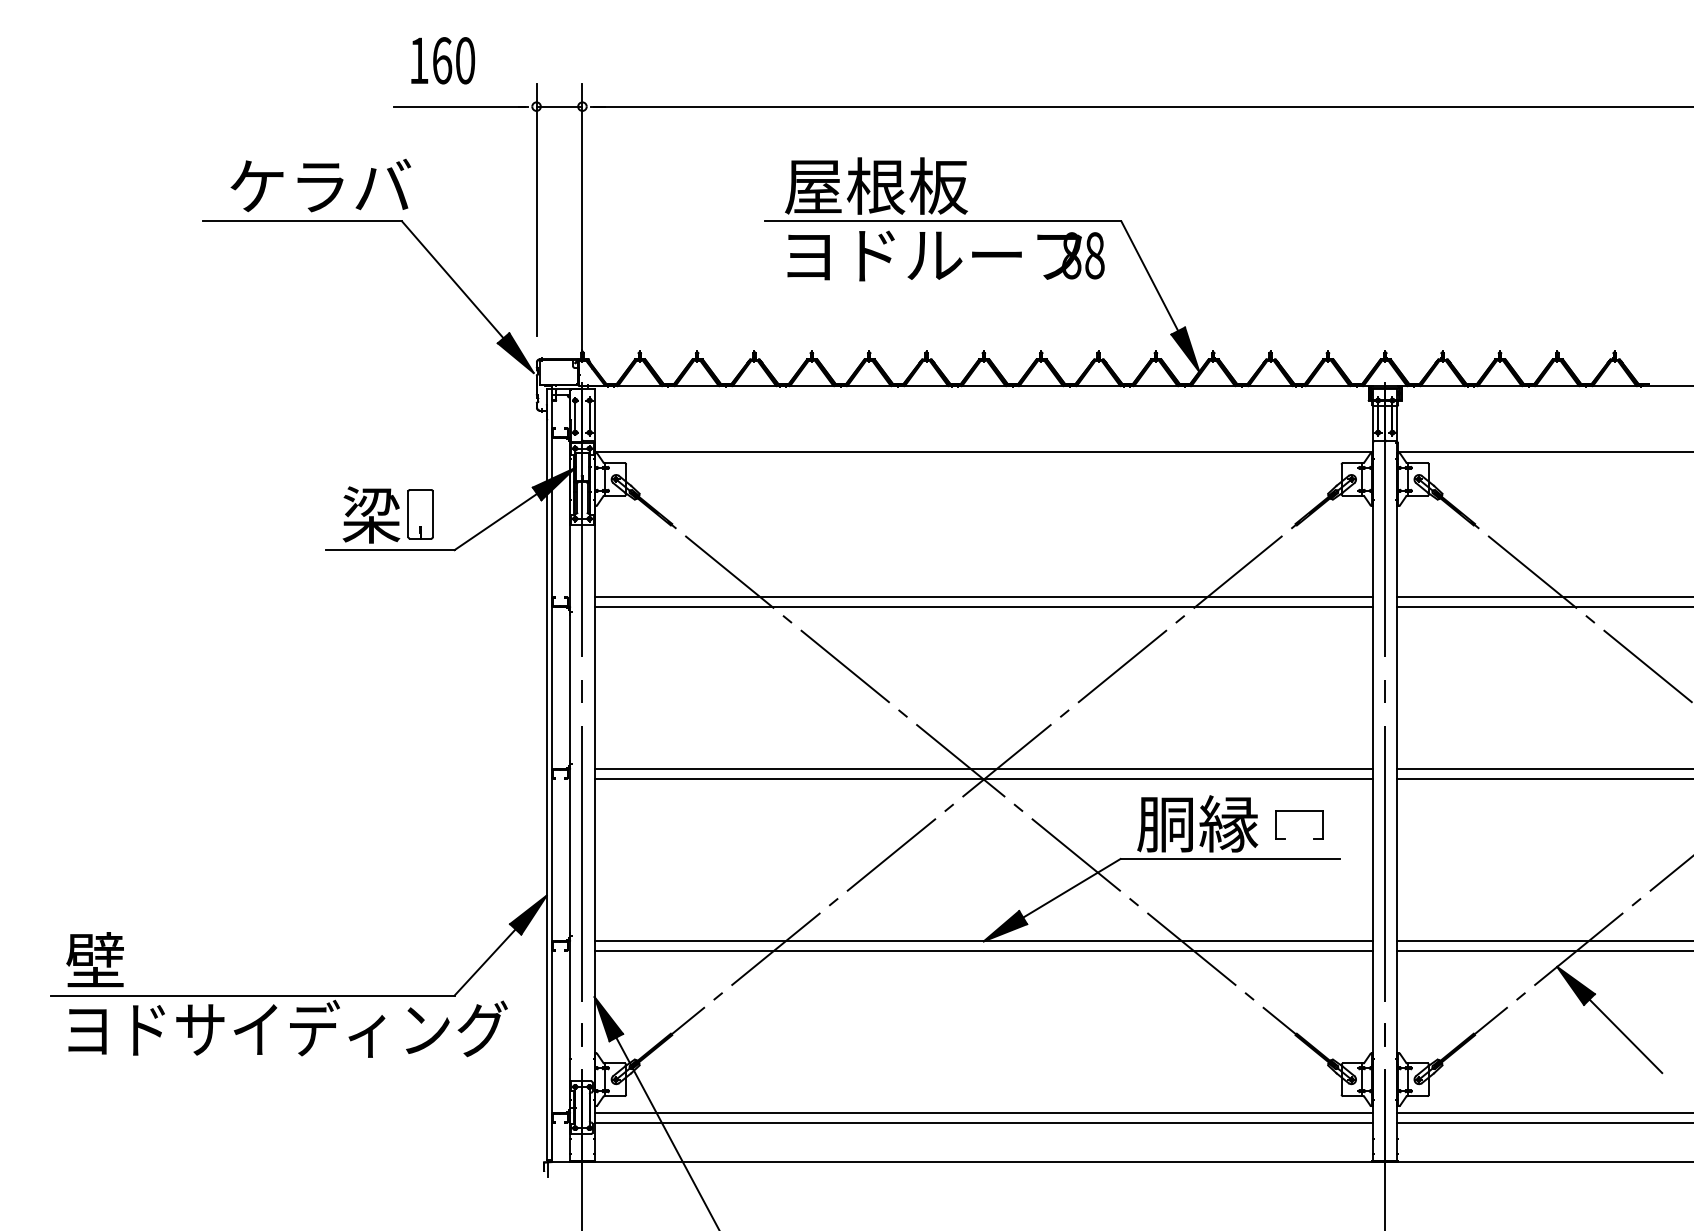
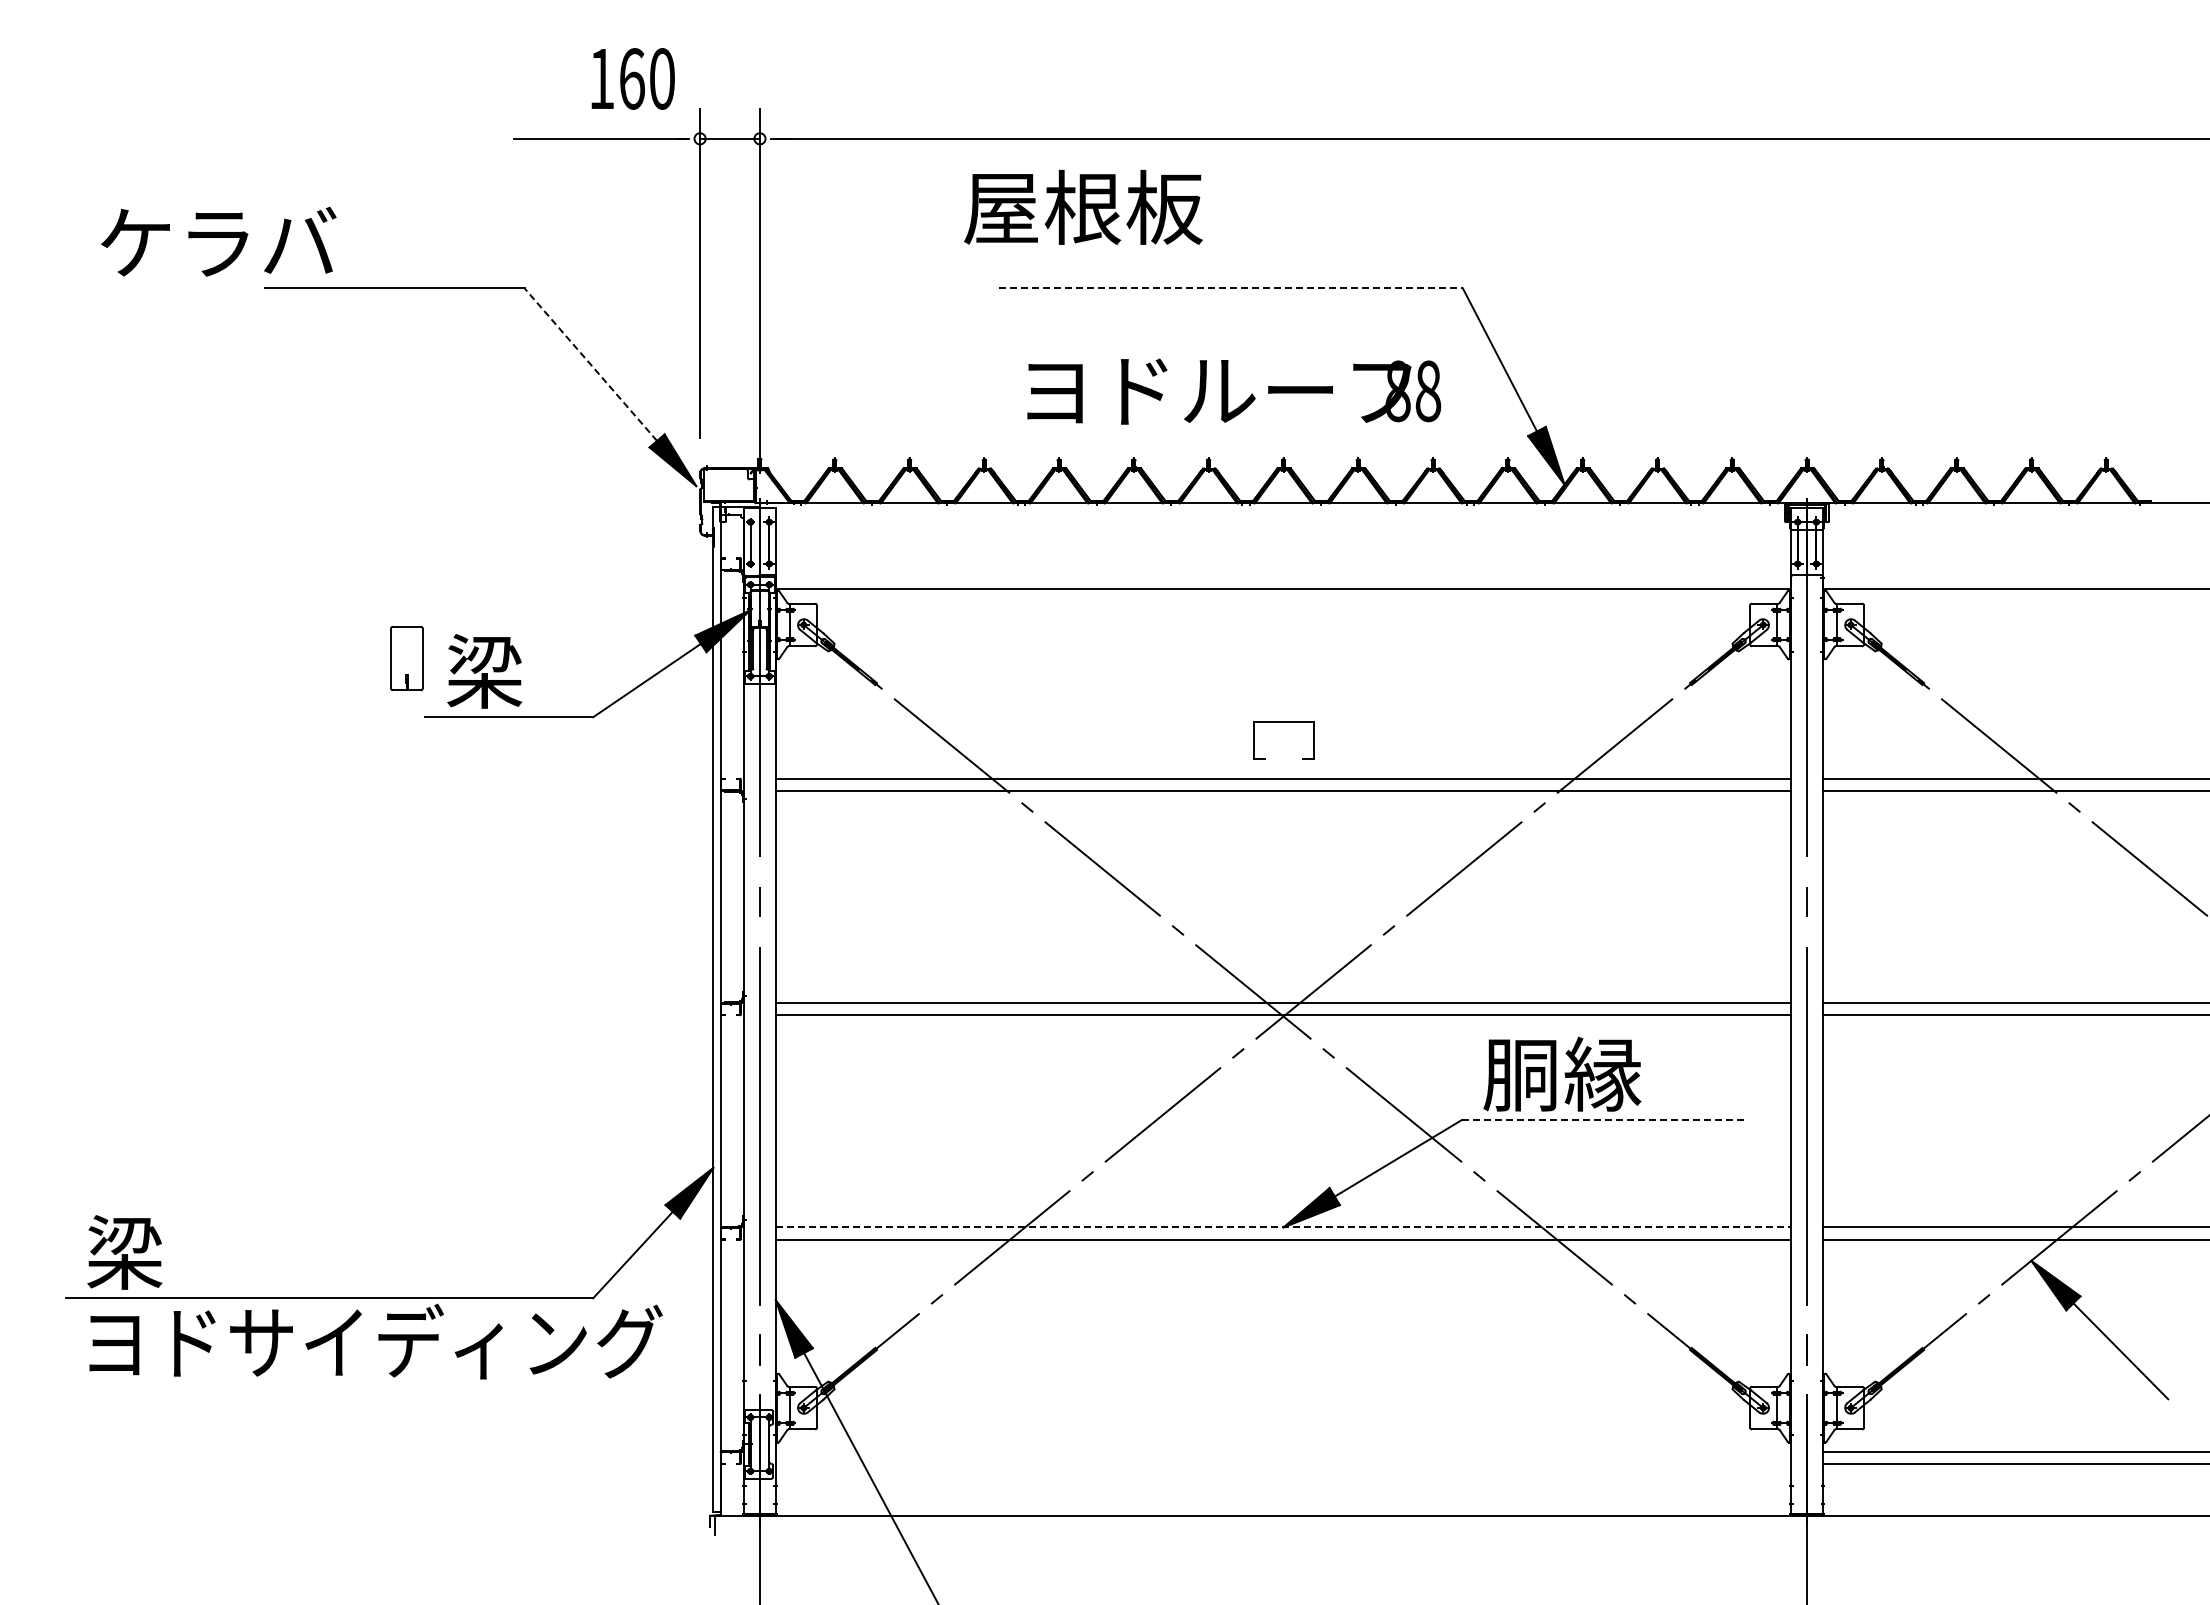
text: (442, 60) -> (632, 78), moved
text: (320, 185) -> (218, 241), moved
text: (876, 186) -> (1083, 207), moved
line: (943, 221) -> (1231, 288), solid -> dashed
text: (946, 255) -> (1234, 391), moved
line: (452, 279) -> (590, 364), solid -> dashed
part: (420, 514) -> (406, 658), moved
part: (1298, 811) -> (1283, 722), moved
line: (1229, 859) -> (1604, 1120), solid -> dashed
line: (983, 941) -> (1283, 1227), solid -> dashed
text: (95, 960) -> (124, 1252), 壁 -> 梁
line: (983, 1113) -> (1283, 1451), removed
line: (983, 1123) -> (1283, 1464), removed

